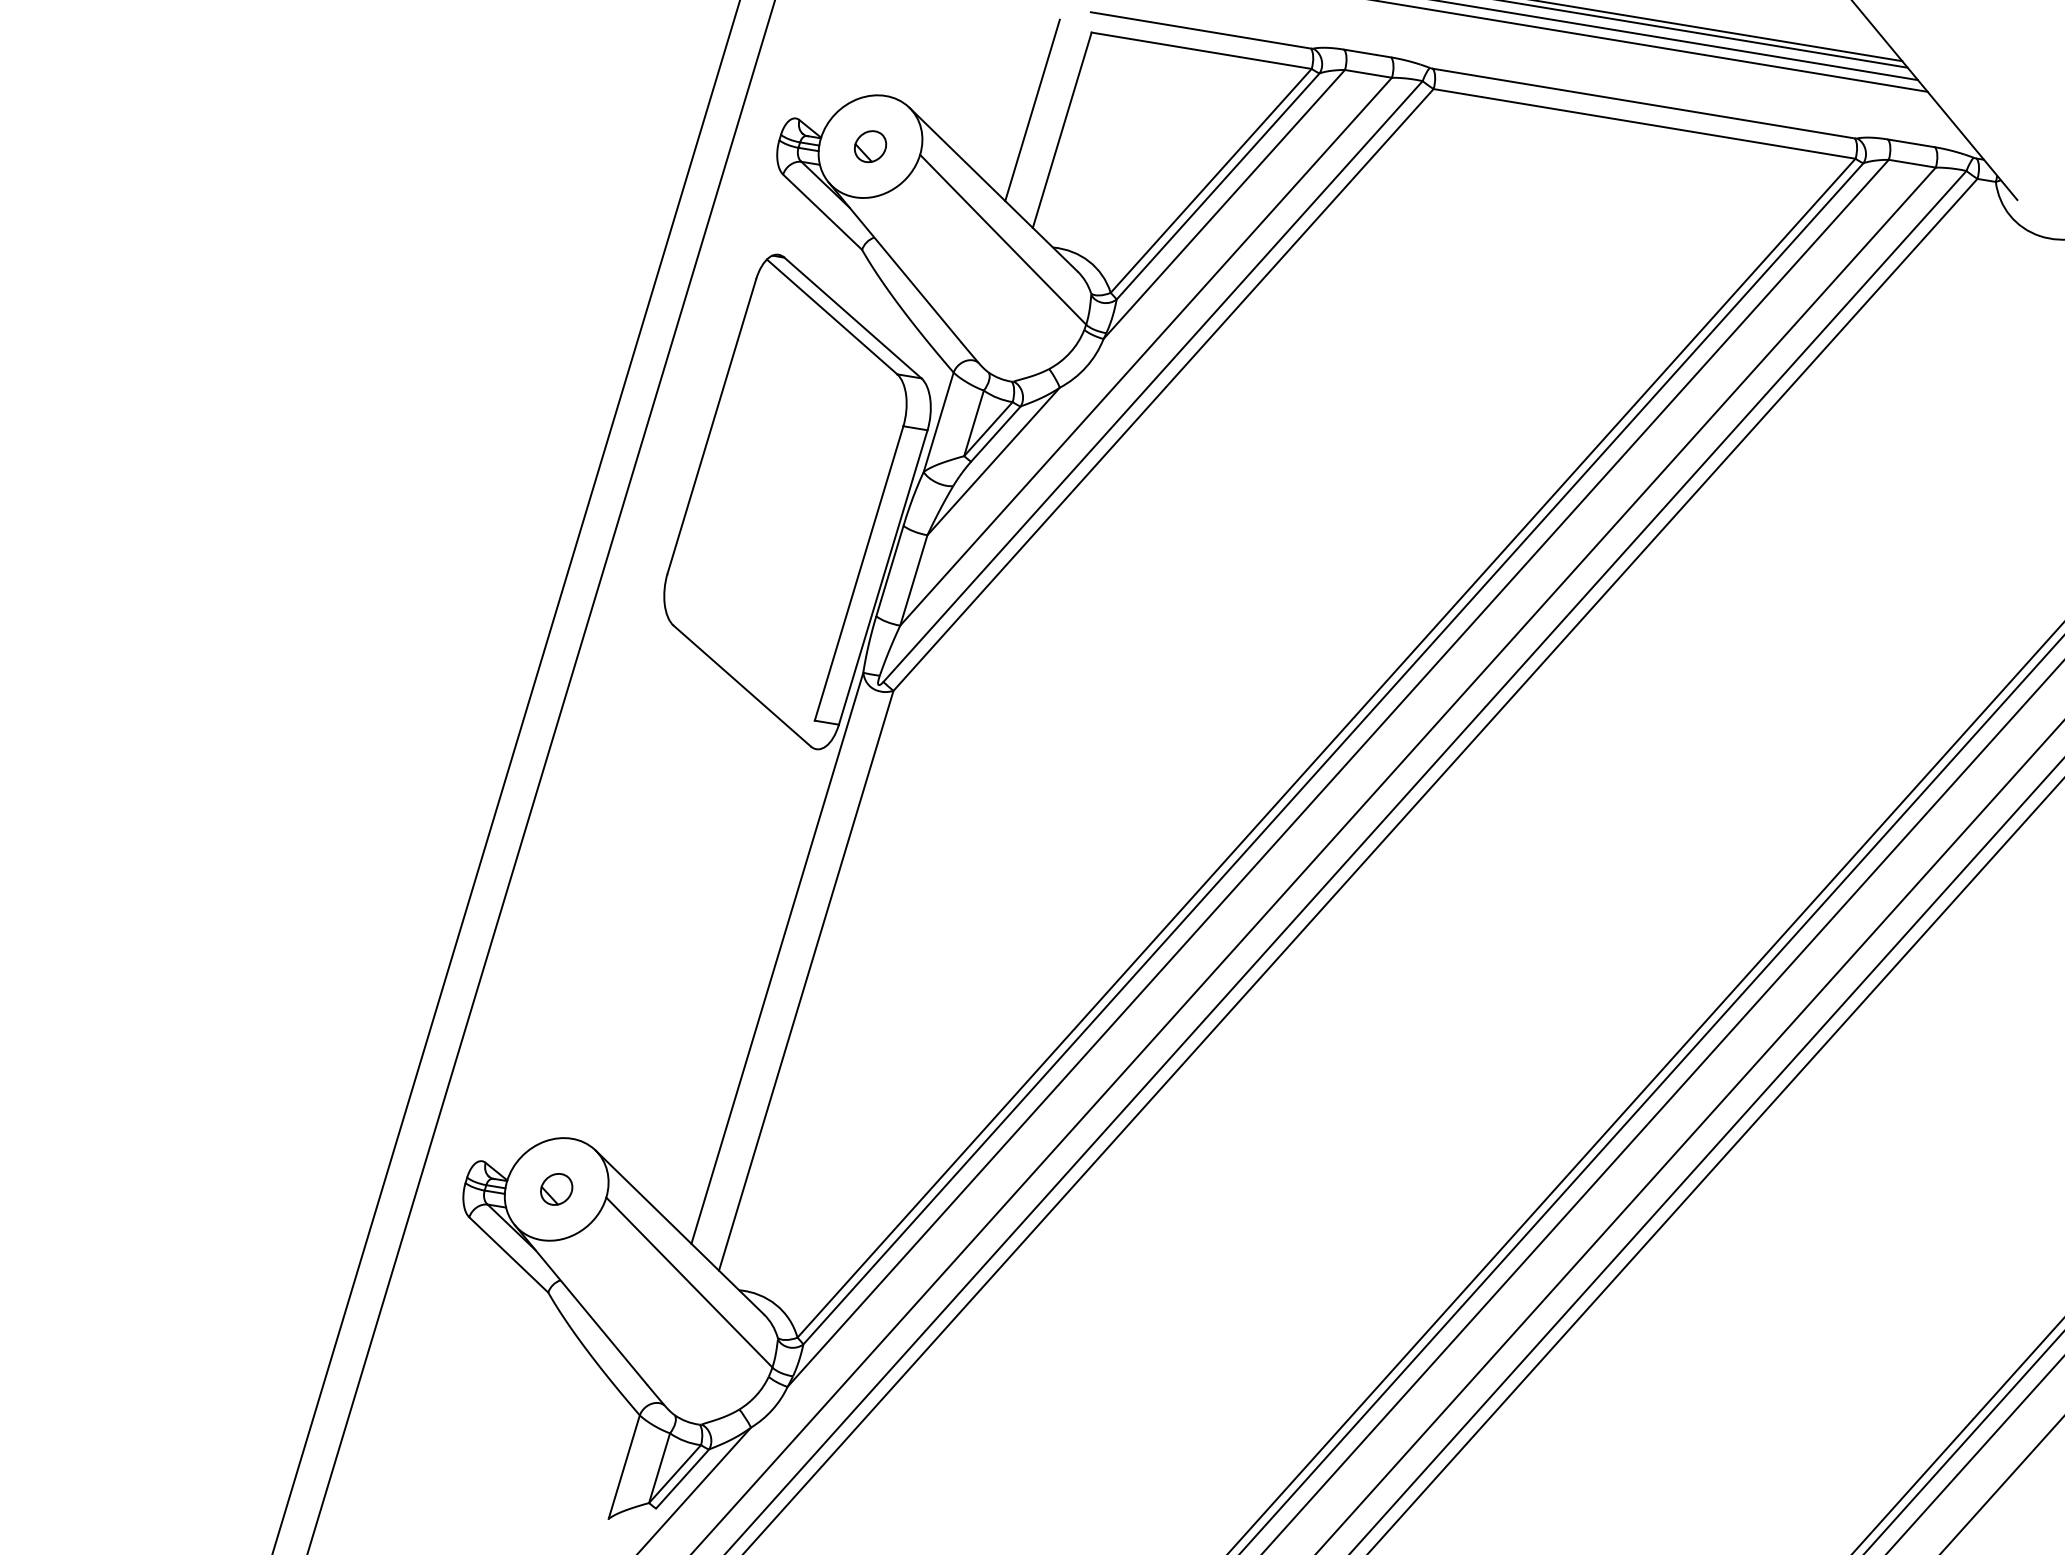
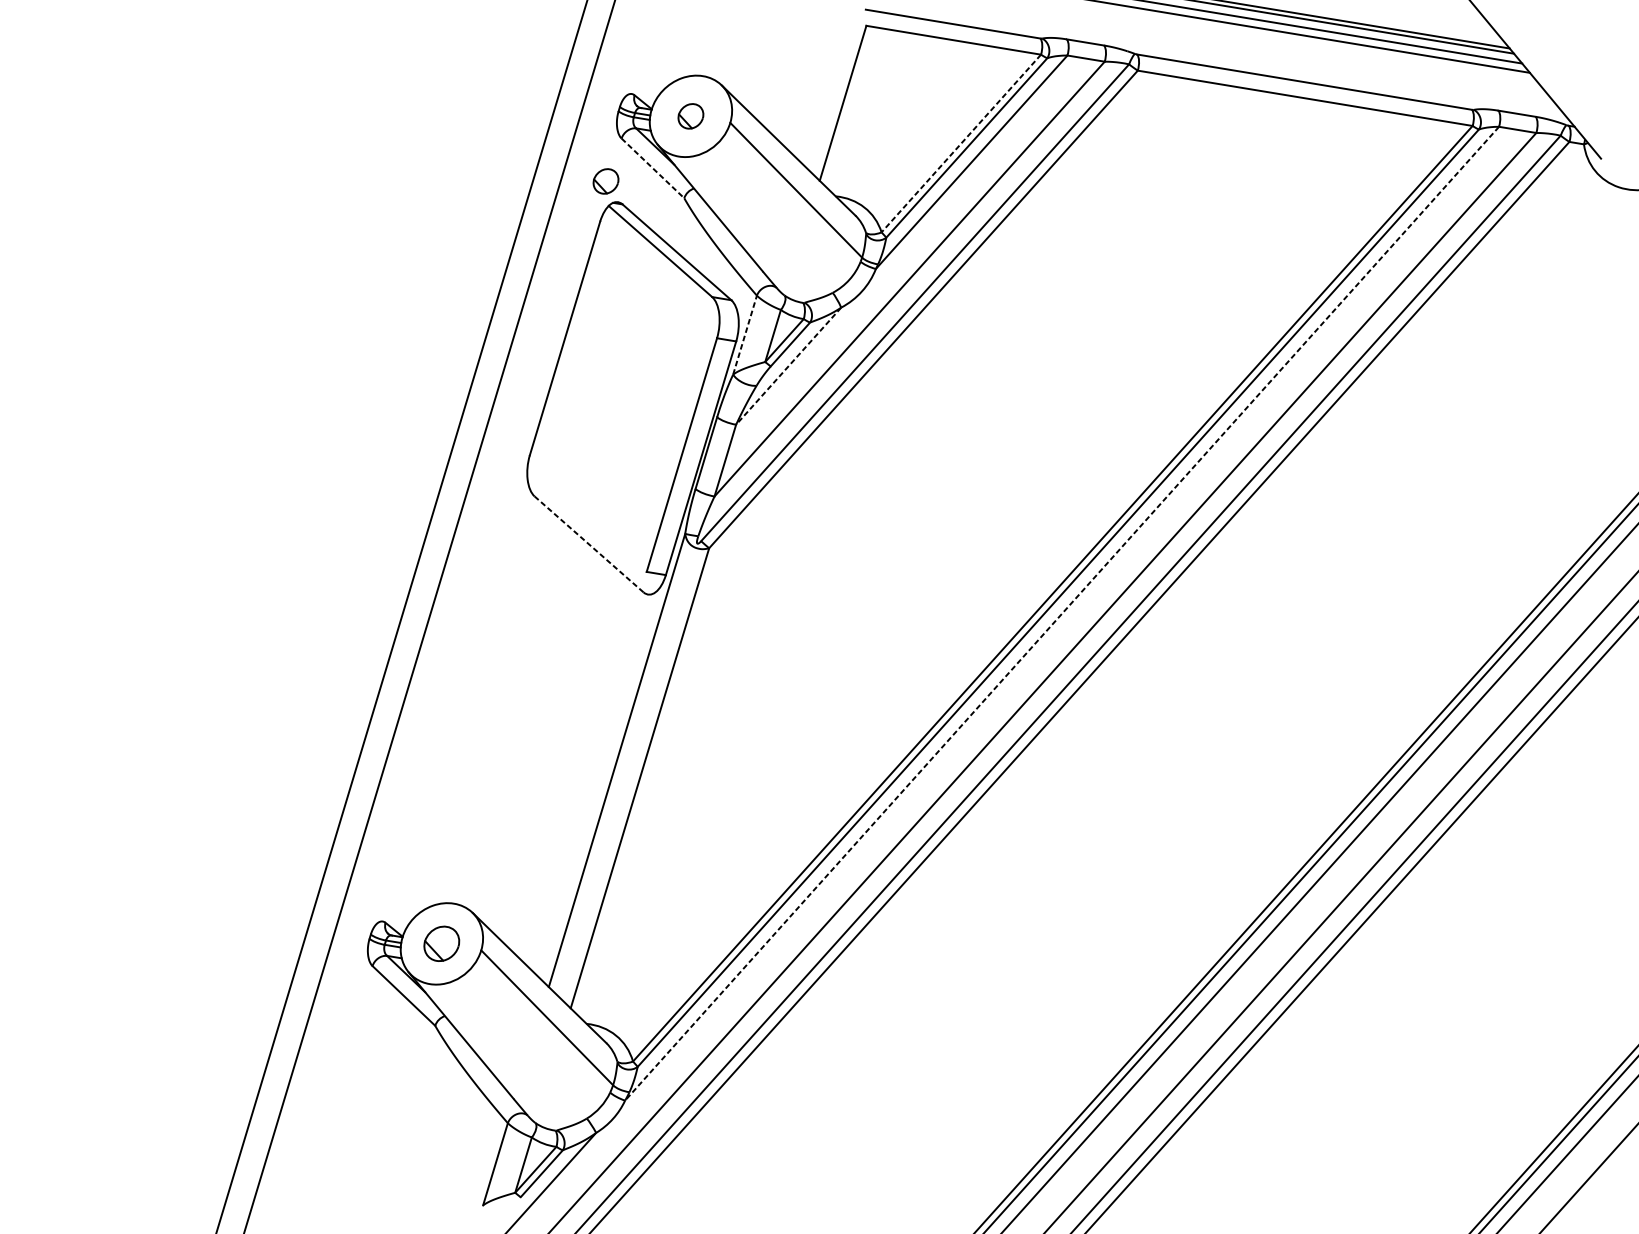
line: (1032, 110) -> (819, 87), removed
line: (1210, 181) -> (960, 144), solid -> dashed
line: (822, 212) -> (652, 168), solid -> dashed
part: (763, 228) -> (606, 181), added
line: (938, 422) -> (744, 335), solid -> dashed
line: (993, 461) -> (788, 366), solid -> dashed
line: (741, 685) -> (588, 543), solid -> dashed
line: (1337, 773) -> (1061, 613), solid -> dashed
part: (556, 1189) -> (441, 943), size x1.4

